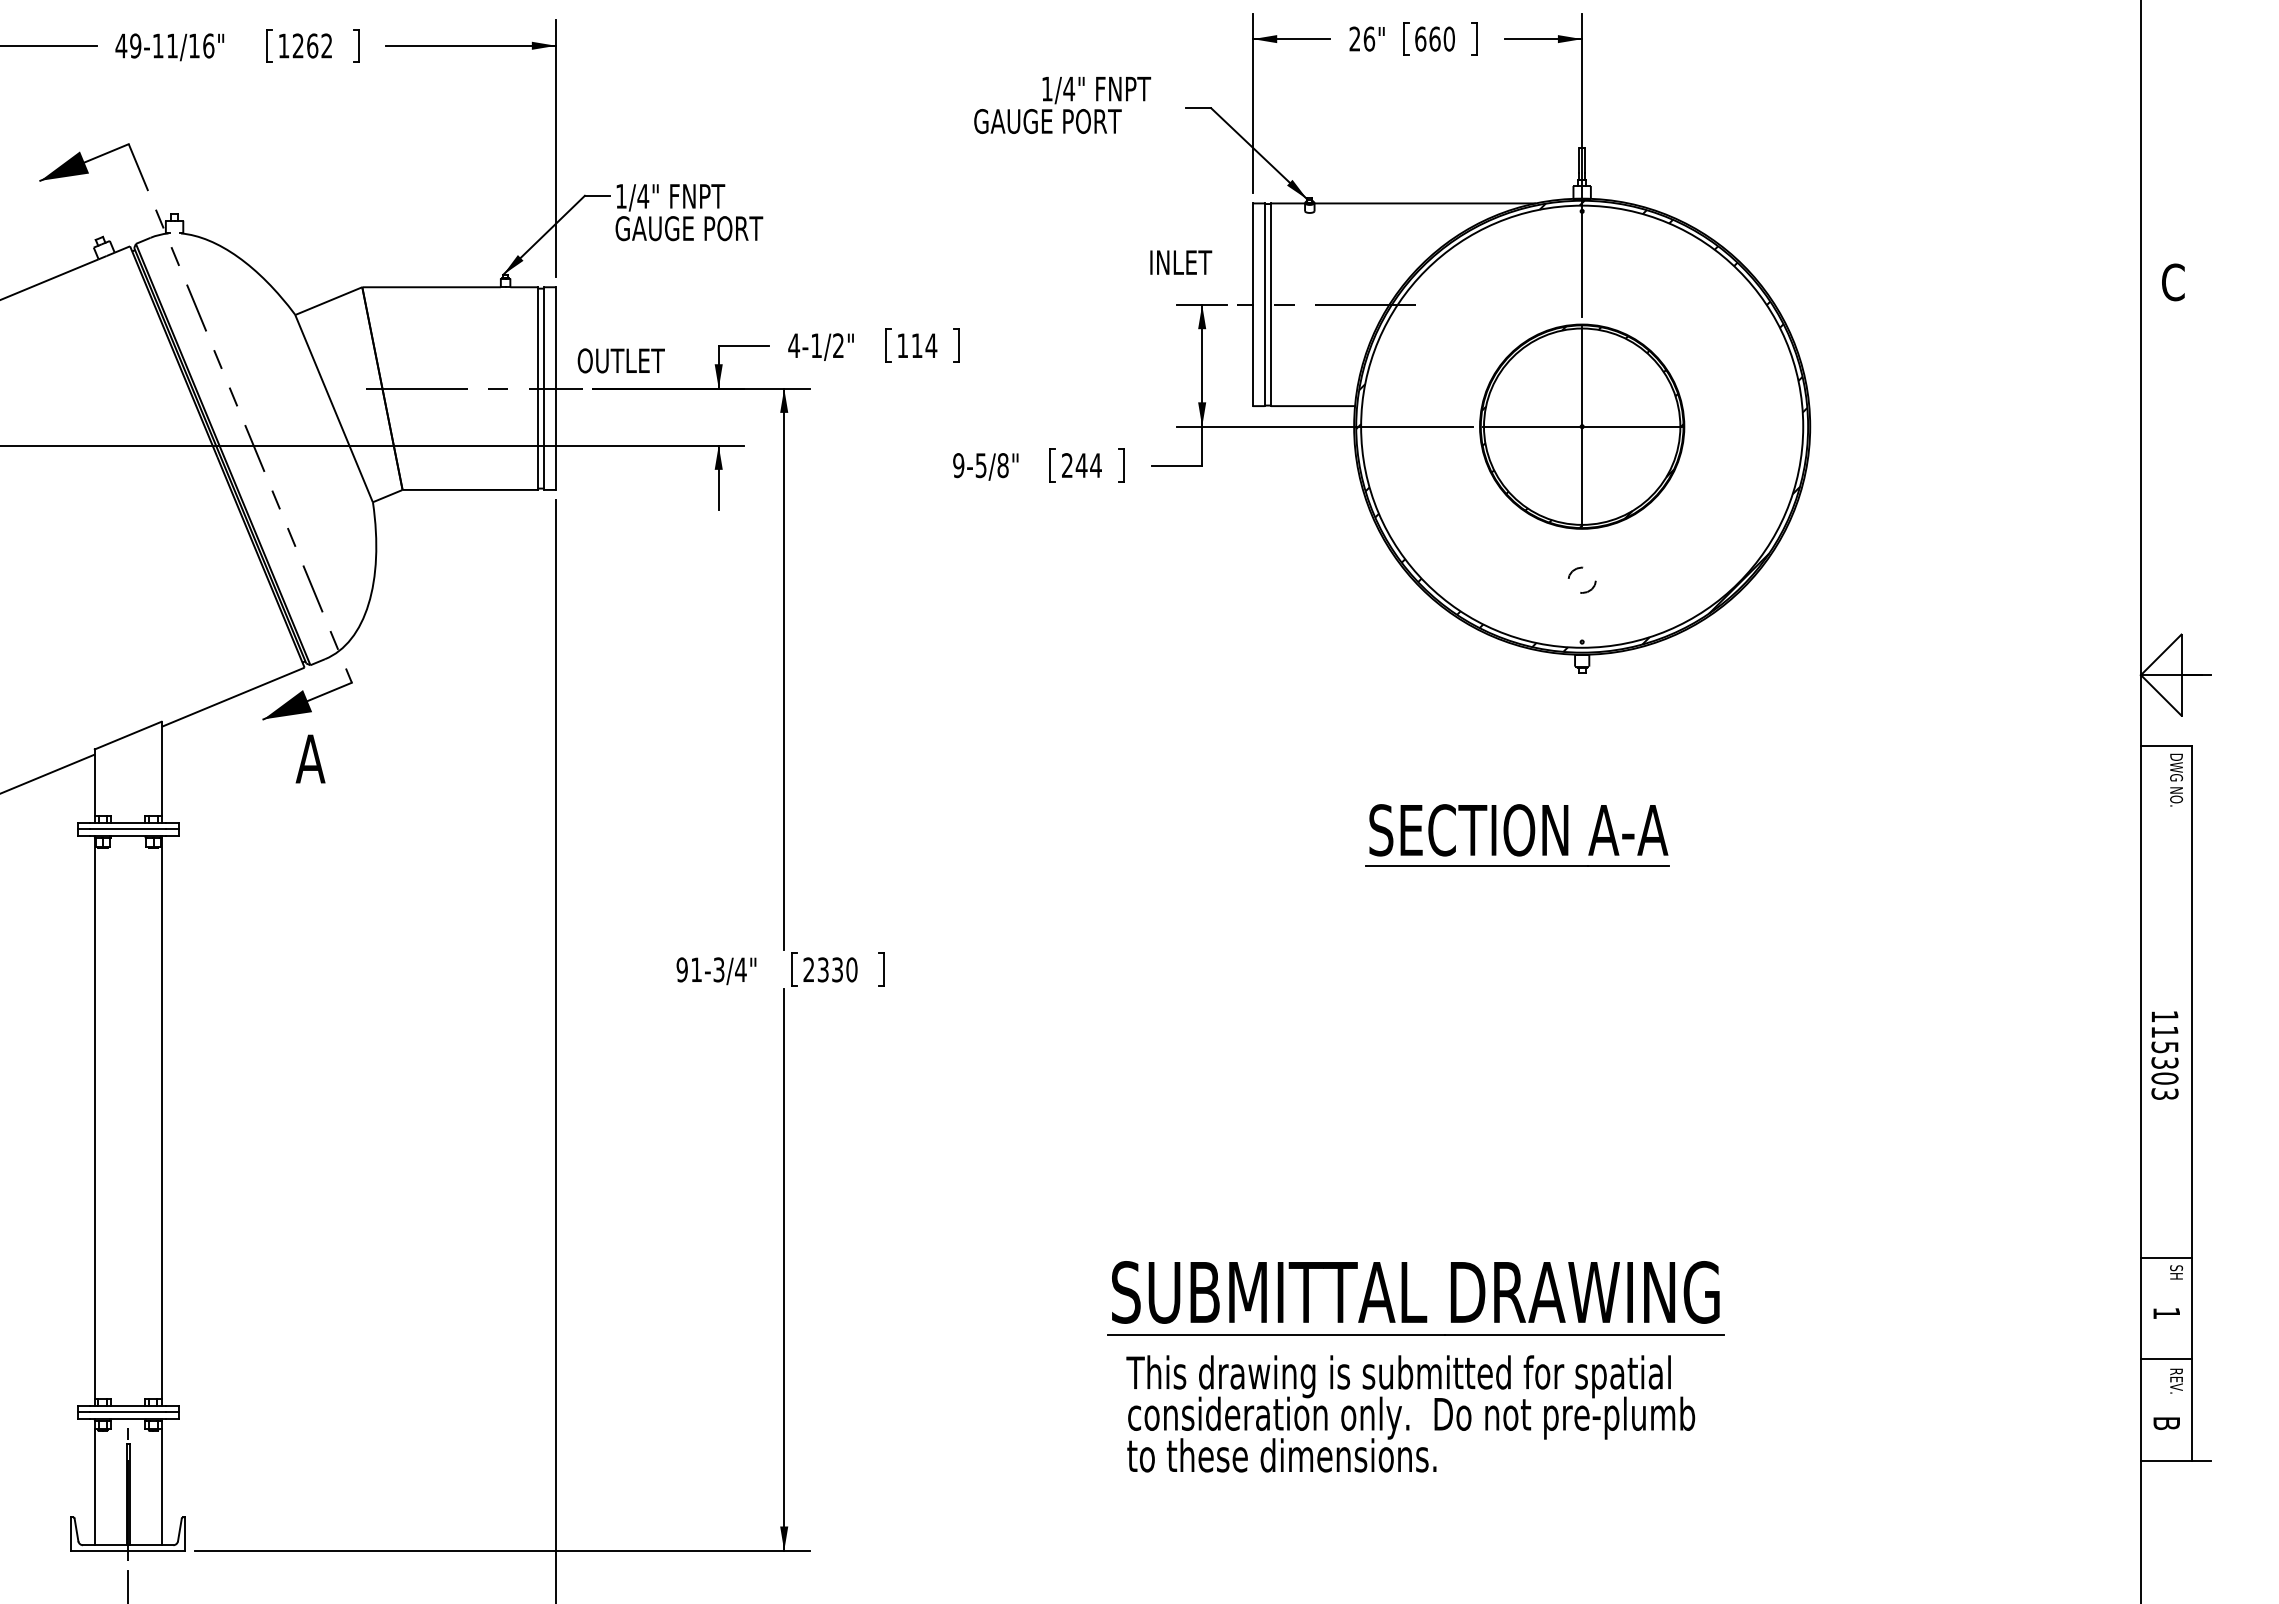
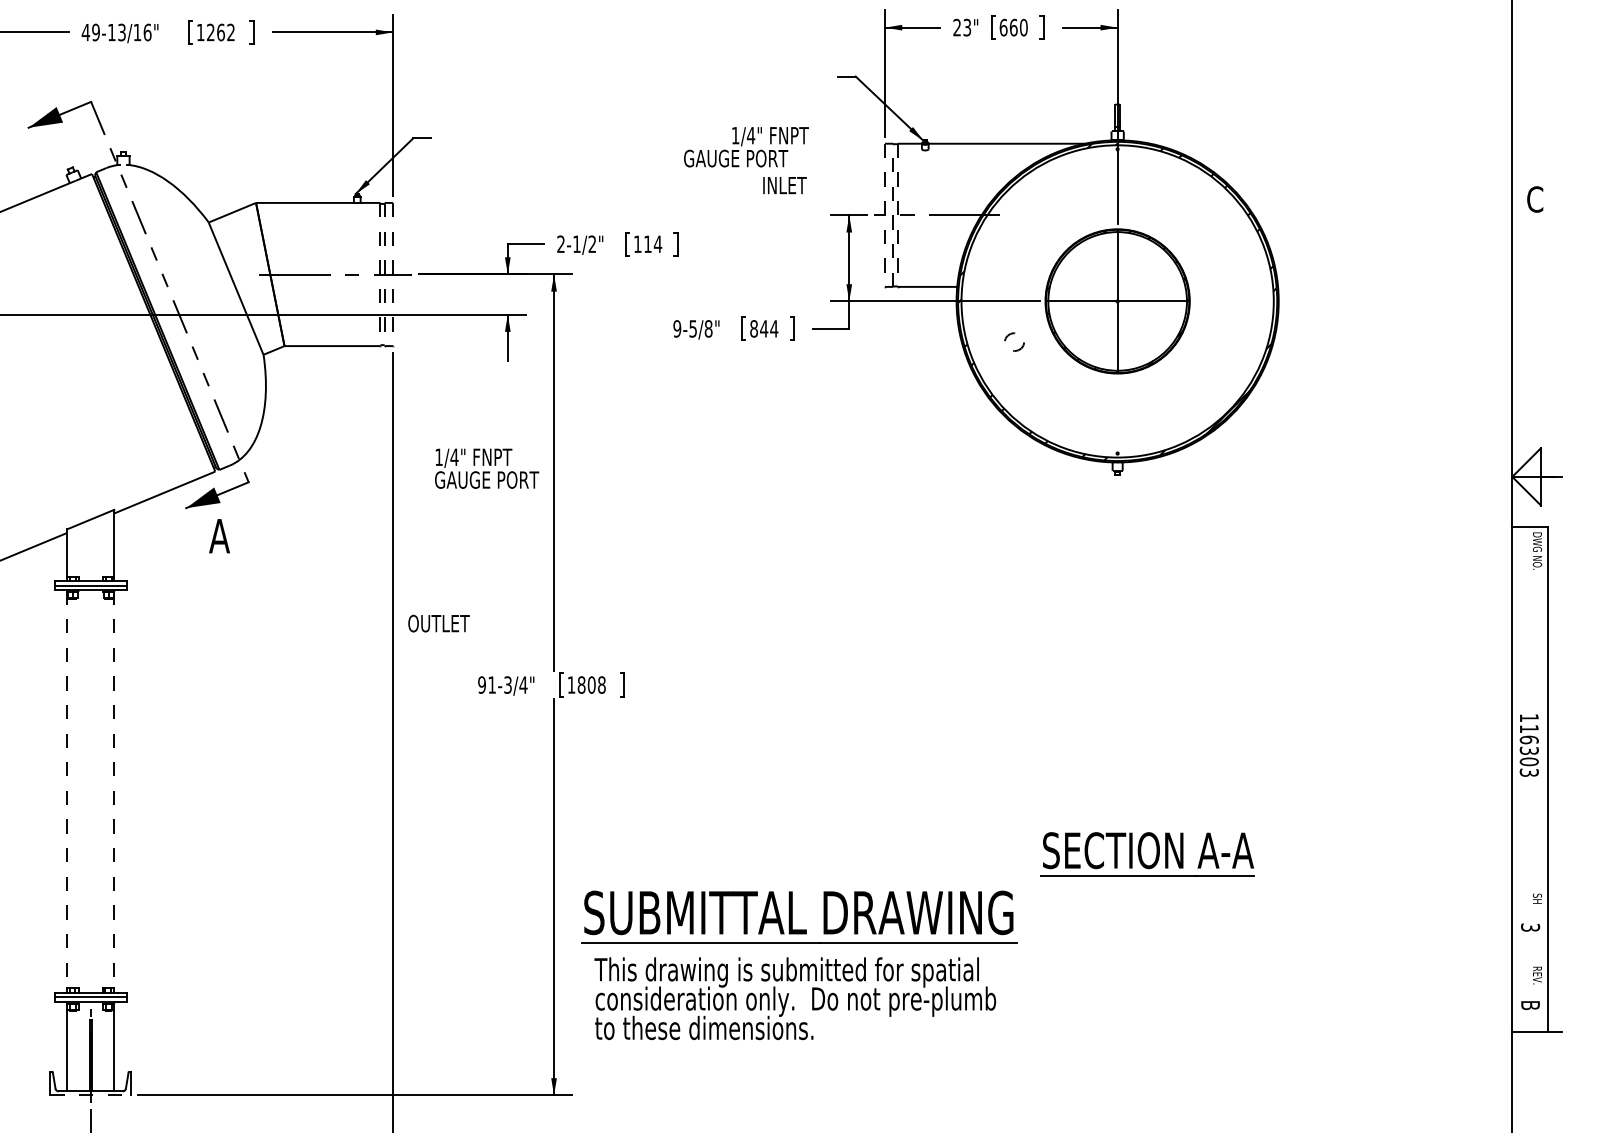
text: (1369, 38) -> (967, 27), 26" -> 23"
text: (172, 45) -> (122, 32), 49-11/16" -> 49-13/16"
text: (1062, 105) -> (746, 147), moved
text: (689, 212) -> (487, 468), moved
text: (1181, 262) -> (785, 185), moved
line: (1264, 304) -> (893, 215), solid -> dashed
line: (1252, 305) -> (884, 215), solid -> dashed
line: (1271, 305) -> (898, 215), solid -> dashed
text: (794, 345) -> (561, 244), 4-1/2" -> 2-1/2"
text: (620, 360) -> (438, 623), moved
line: (538, 389) -> (380, 275), solid -> dashed
line: (544, 389) -> (384, 275), solid -> dashed
line: (556, 389) -> (393, 275), solid -> dashed
text: (1066, 465) -> (753, 328), 244 -> 844
part: (1578, 569) -> (1011, 334), moved
part: (1517, 835) -> (1147, 854), moved
text: (830, 969) -> (586, 684), 2330 -> 1808
text: (2164, 1047) -> (1528, 739), 115303 -> 116303
line: (94, 1117) -> (66, 789), solid -> dashed
line: (161, 1117) -> (114, 789), solid -> dashed
line: (2165, 1257) -> (1529, 888), removed
text: (2166, 1313) -> (1530, 927), 1 -> 3
line: (2165, 1359) -> (1529, 960), removed
part: (1415, 1366) -> (798, 965), moved
line: (128, 1550) -> (90, 1095), solid -> dashed

